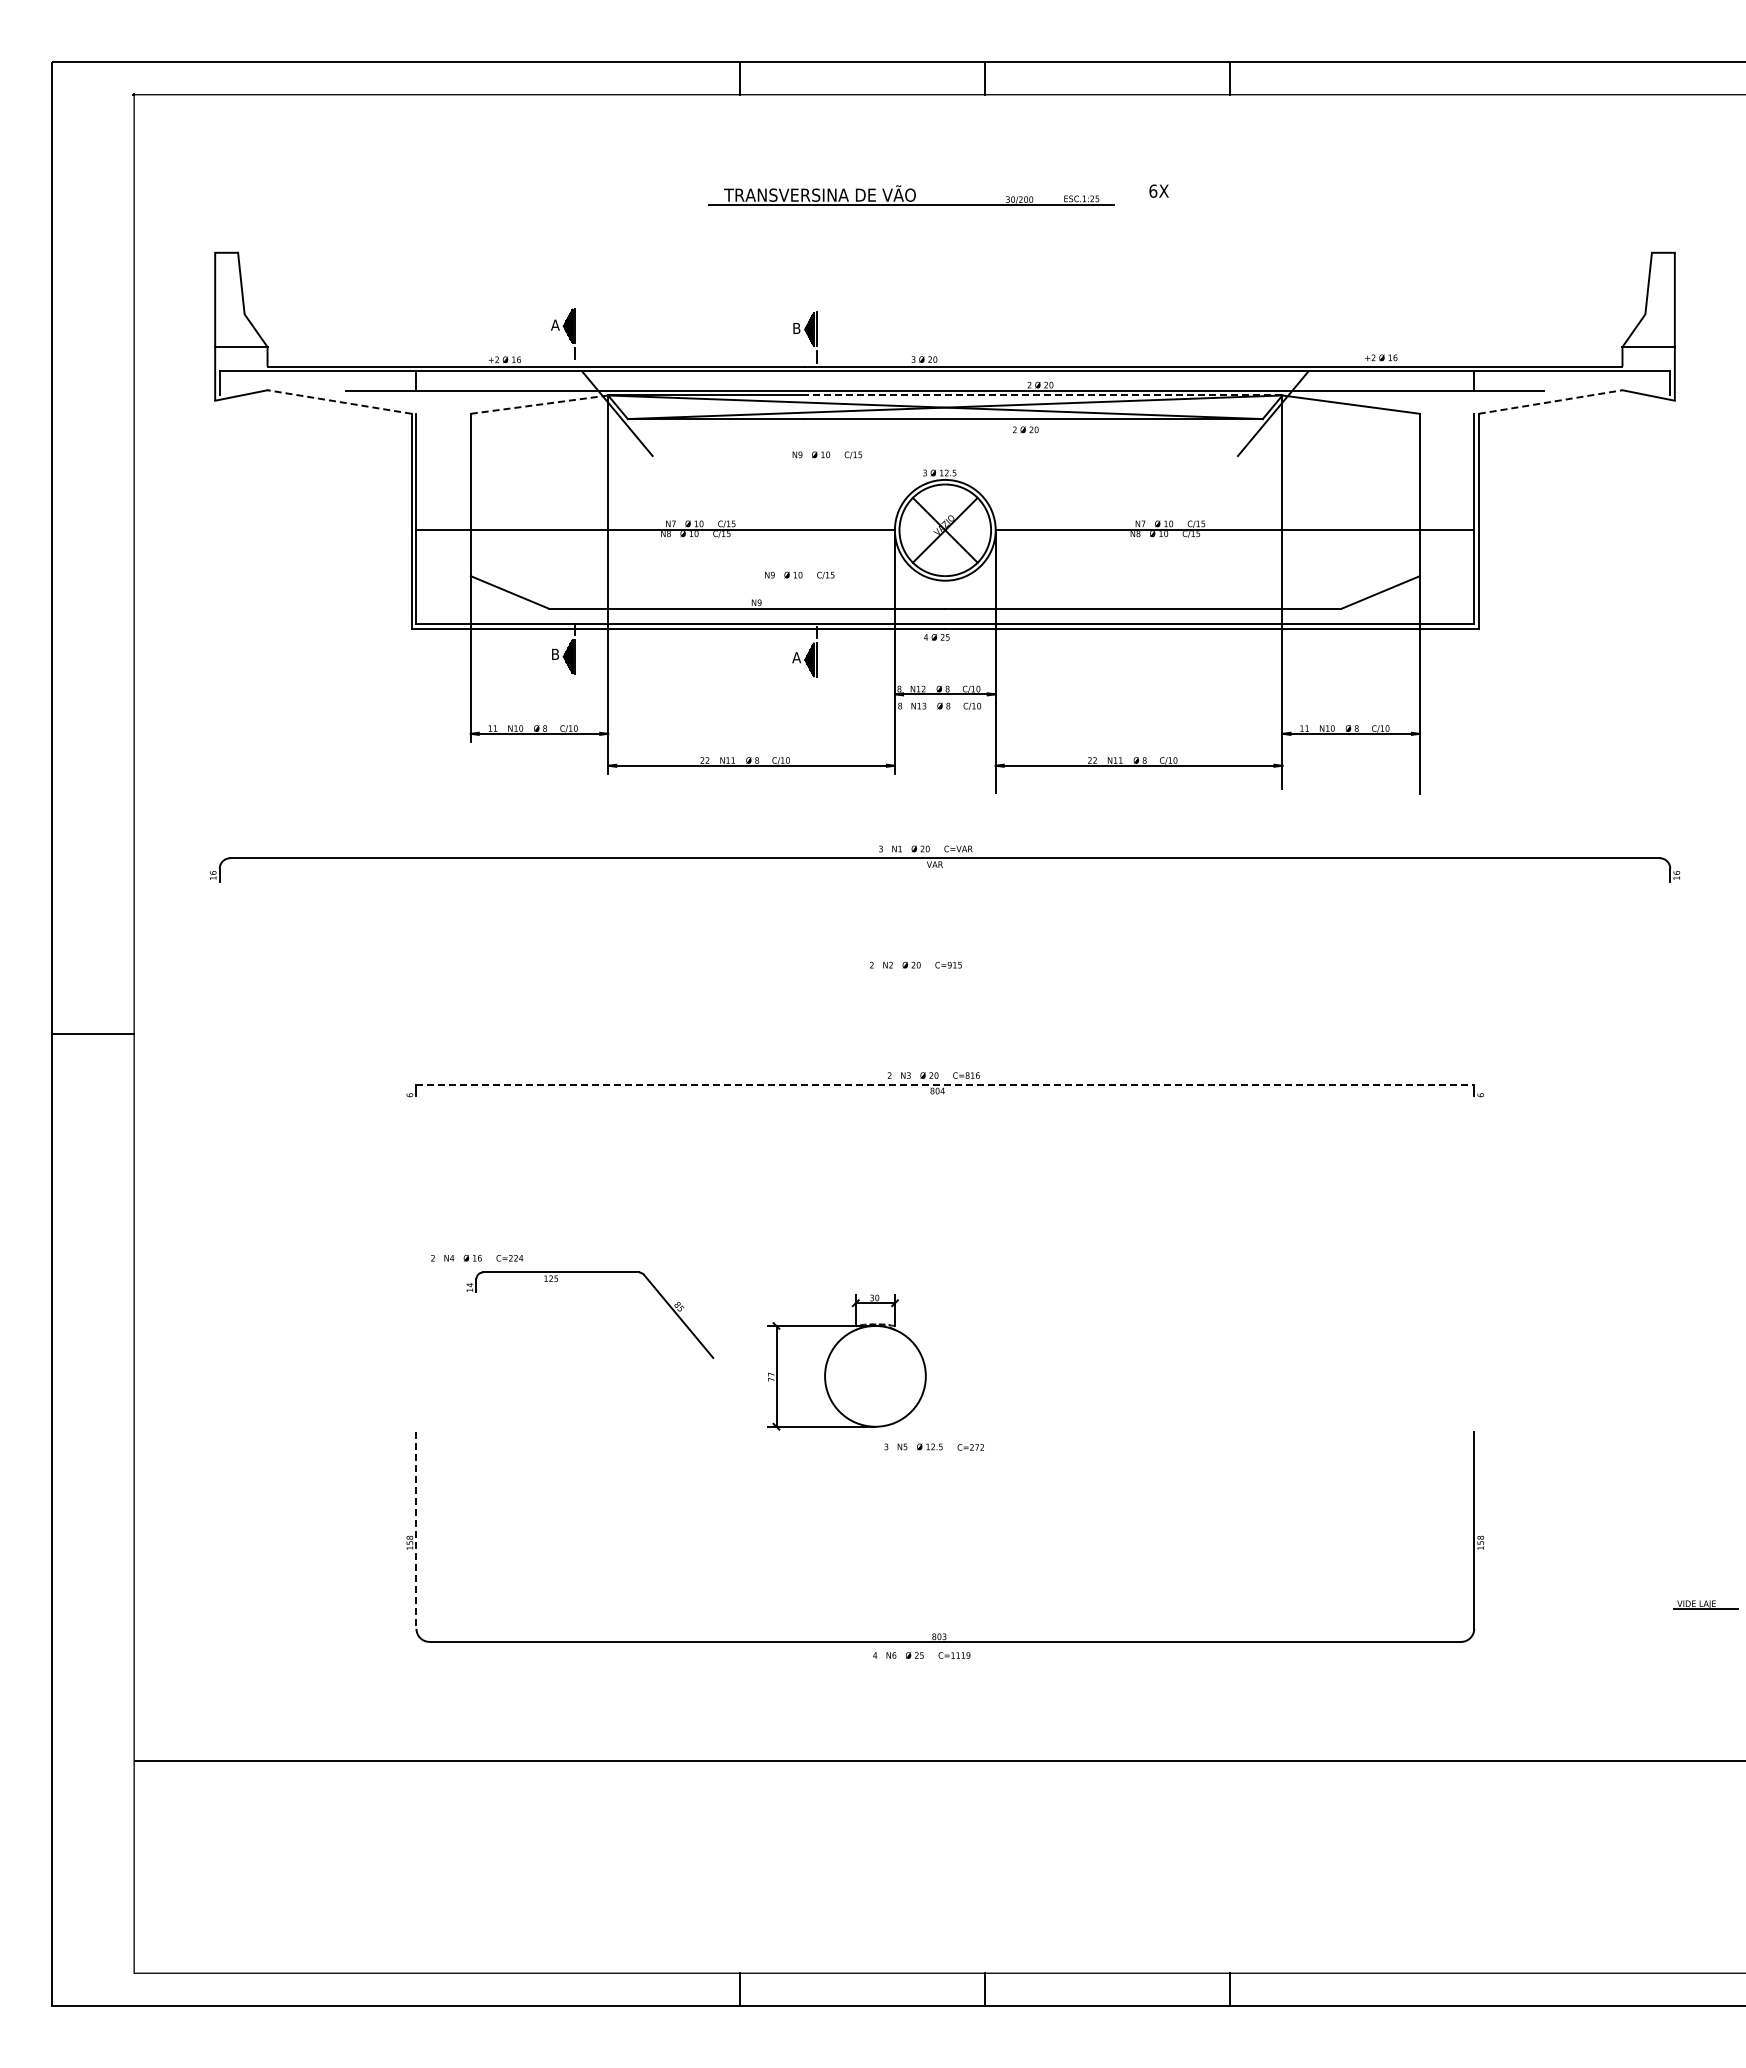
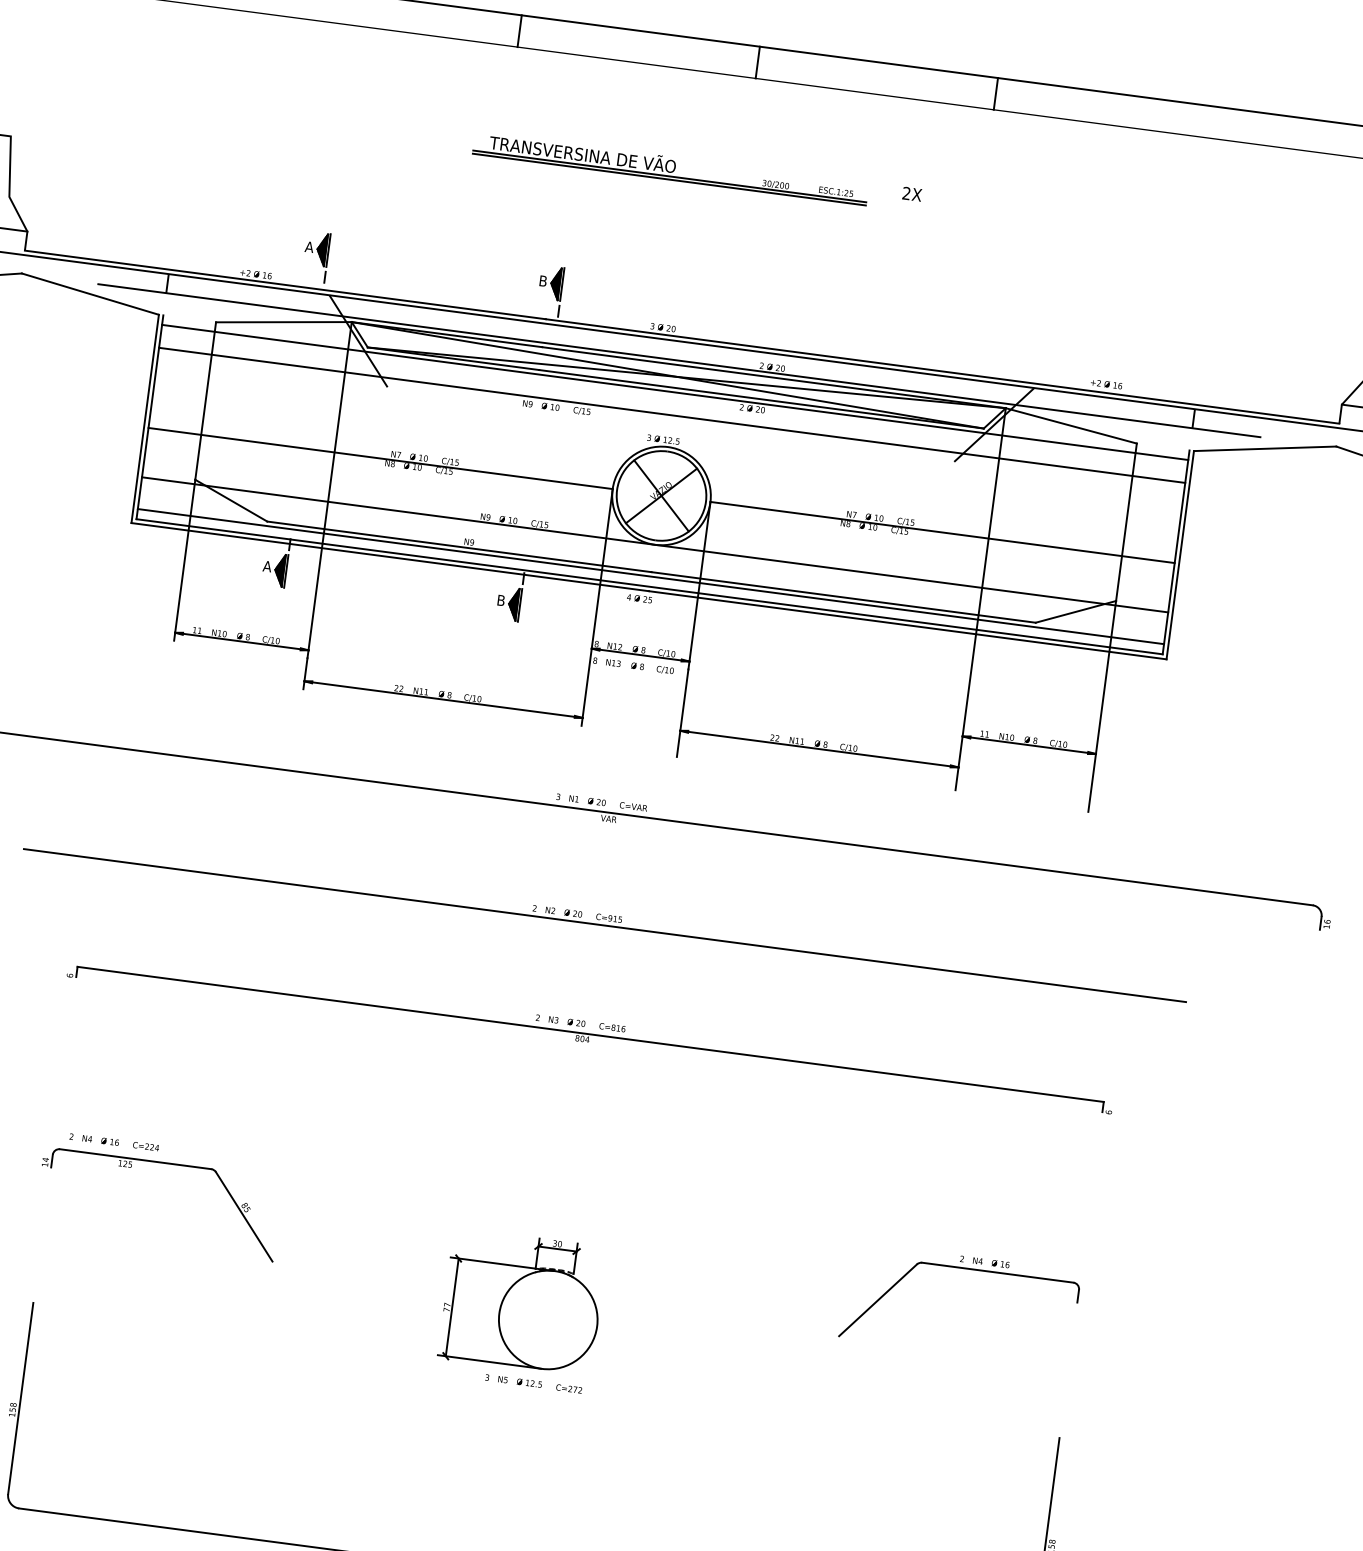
text: (1153, 190) -> (906, 192), 6X -> 2X
line: (910, 208) -> (668, 179), added
line: (1043, 395) -> (774, 377), dashed -> solid
line: (339, 401) -> (90, 293), dashed -> solid
line: (1550, 402) -> (1264, 449), dashed -> solid
line: (540, 404) -> (284, 322), dashed -> solid
line: (945, 423) -> (675, 392), added
line: (945, 447) -> (672, 415), added
line: (945, 580) -> (655, 544), added
line: (945, 613) -> (651, 576), added
text: (555, 653) -> (267, 565), B -> A
text: (796, 657) -> (500, 600), A -> B
line: (945, 973) -> (605, 925), added
line: (945, 1085) -> (590, 1034), dashed -> solid
part: (590, 1272) -> (164, 1162), moved
part: (1355, 1272) -> (964, 1268), added
part: (846, 1362) -> (521, 1302), moved
line: (416, 1530) -> (20, 1398), dashed -> solid

